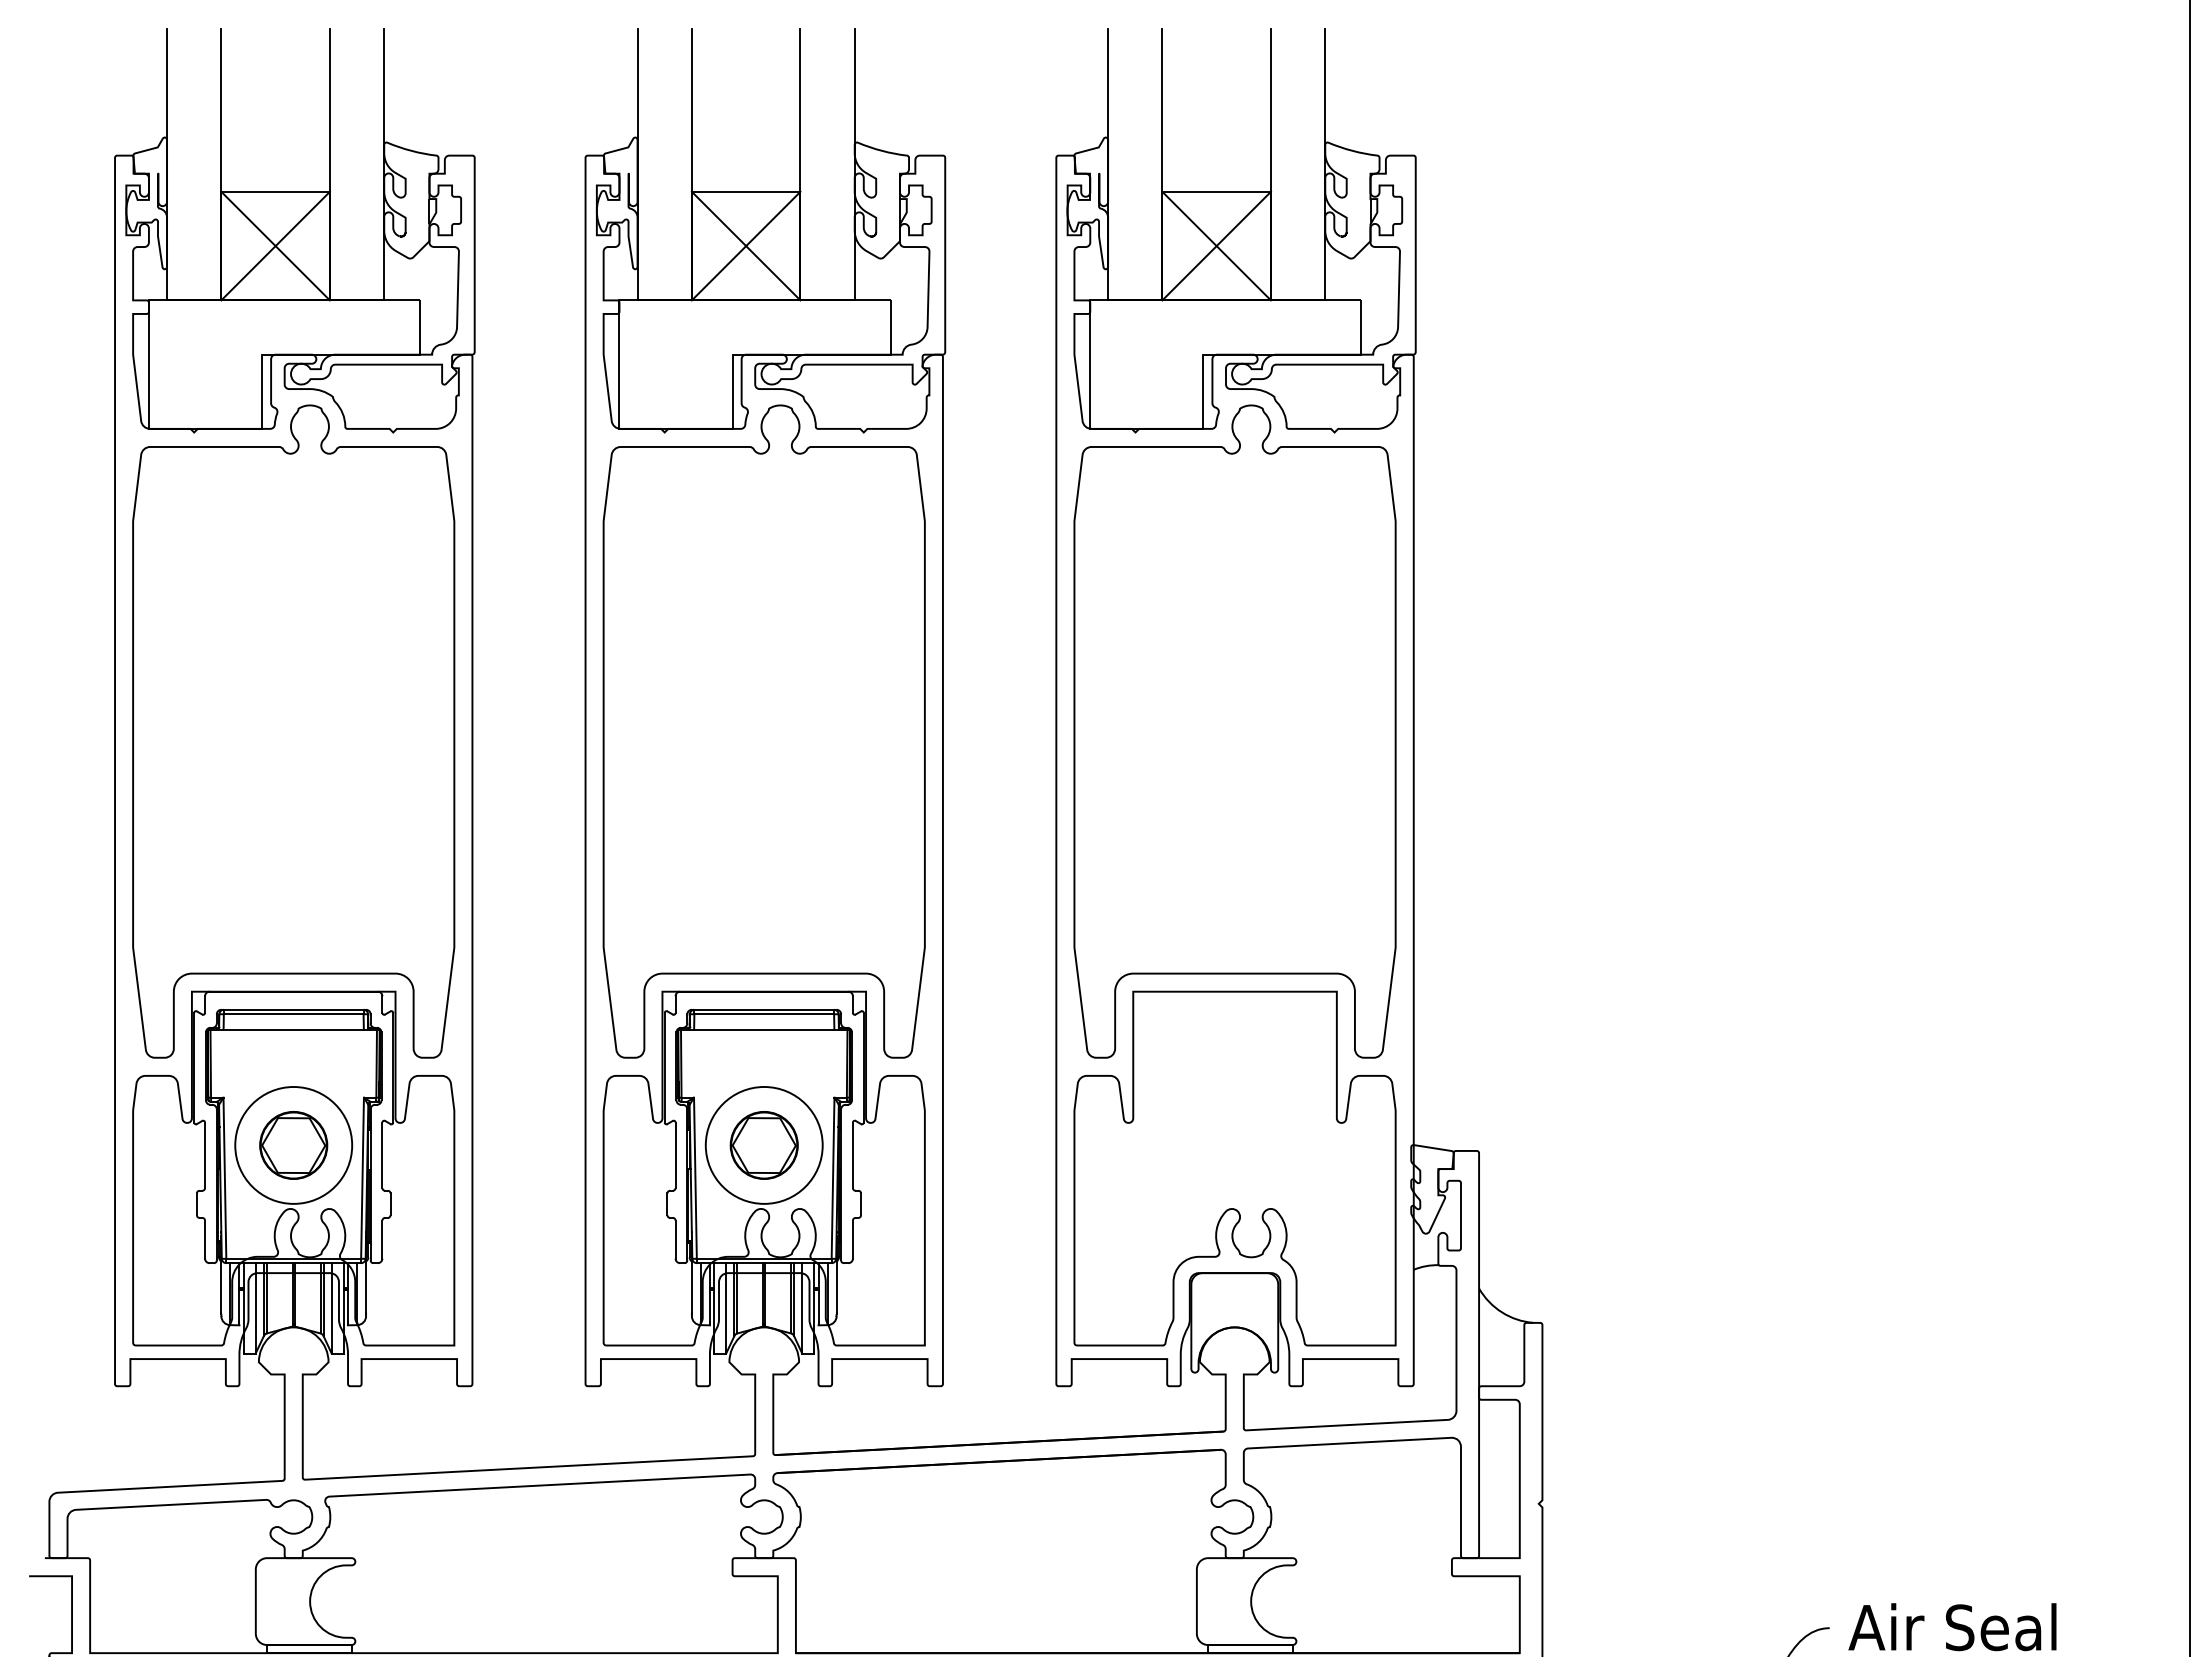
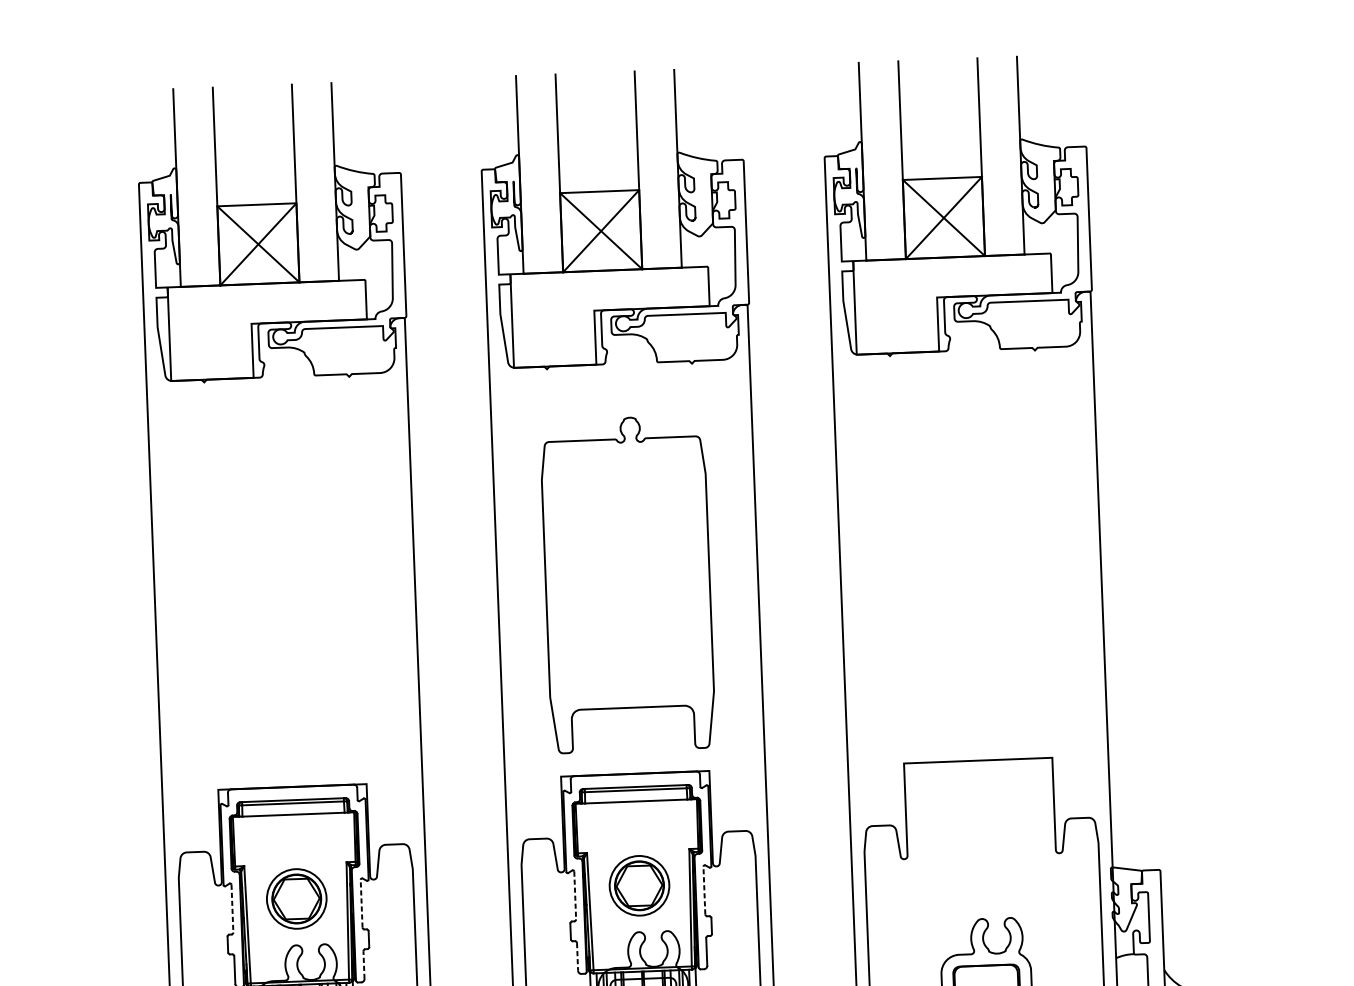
part: (293, 731) -> (285, 597), removed
part: (763, 731) -> (627, 584), size x0.7
part: (1234, 731) -> (970, 571), removed
circle: (293, 1144) -> (296, 898), size x0.7
circle: (763, 1144) -> (638, 885), size x0.7
line: (205, 1155) -> (232, 908), solid -> dashed
line: (382, 1155) -> (361, 903), solid -> dashed
line: (675, 1155) -> (575, 895), solid -> dashed
line: (852, 1155) -> (704, 890), solid -> dashed
line: (382, 1239) -> (364, 965), solid -> dashed
line: (675, 1240) -> (577, 957), solid -> dashed

